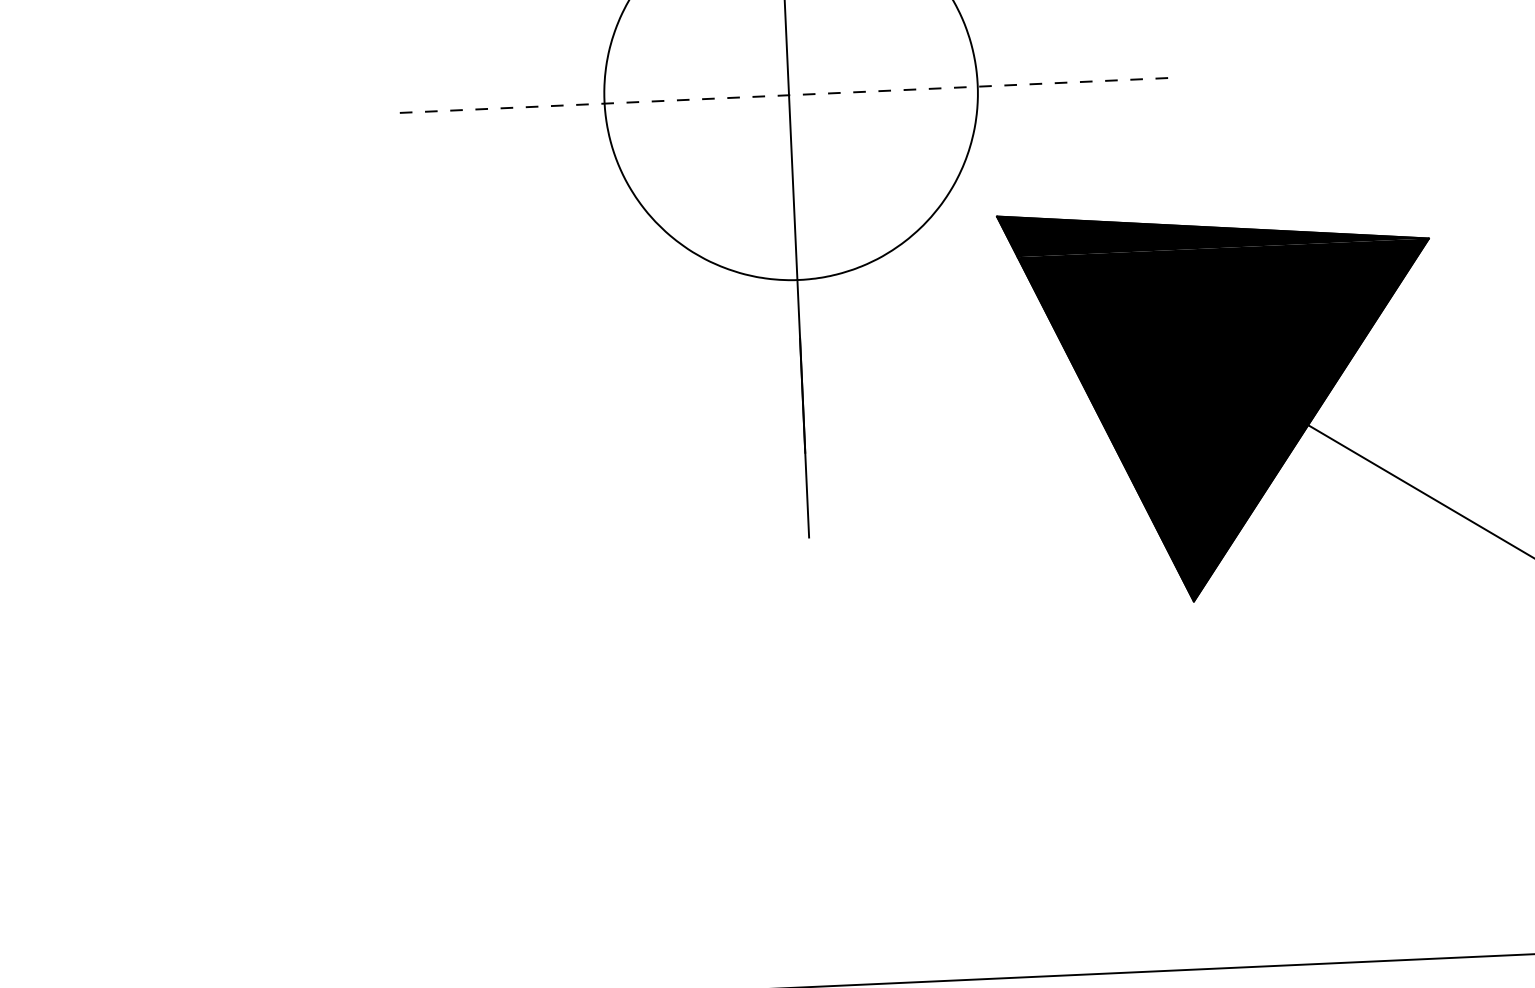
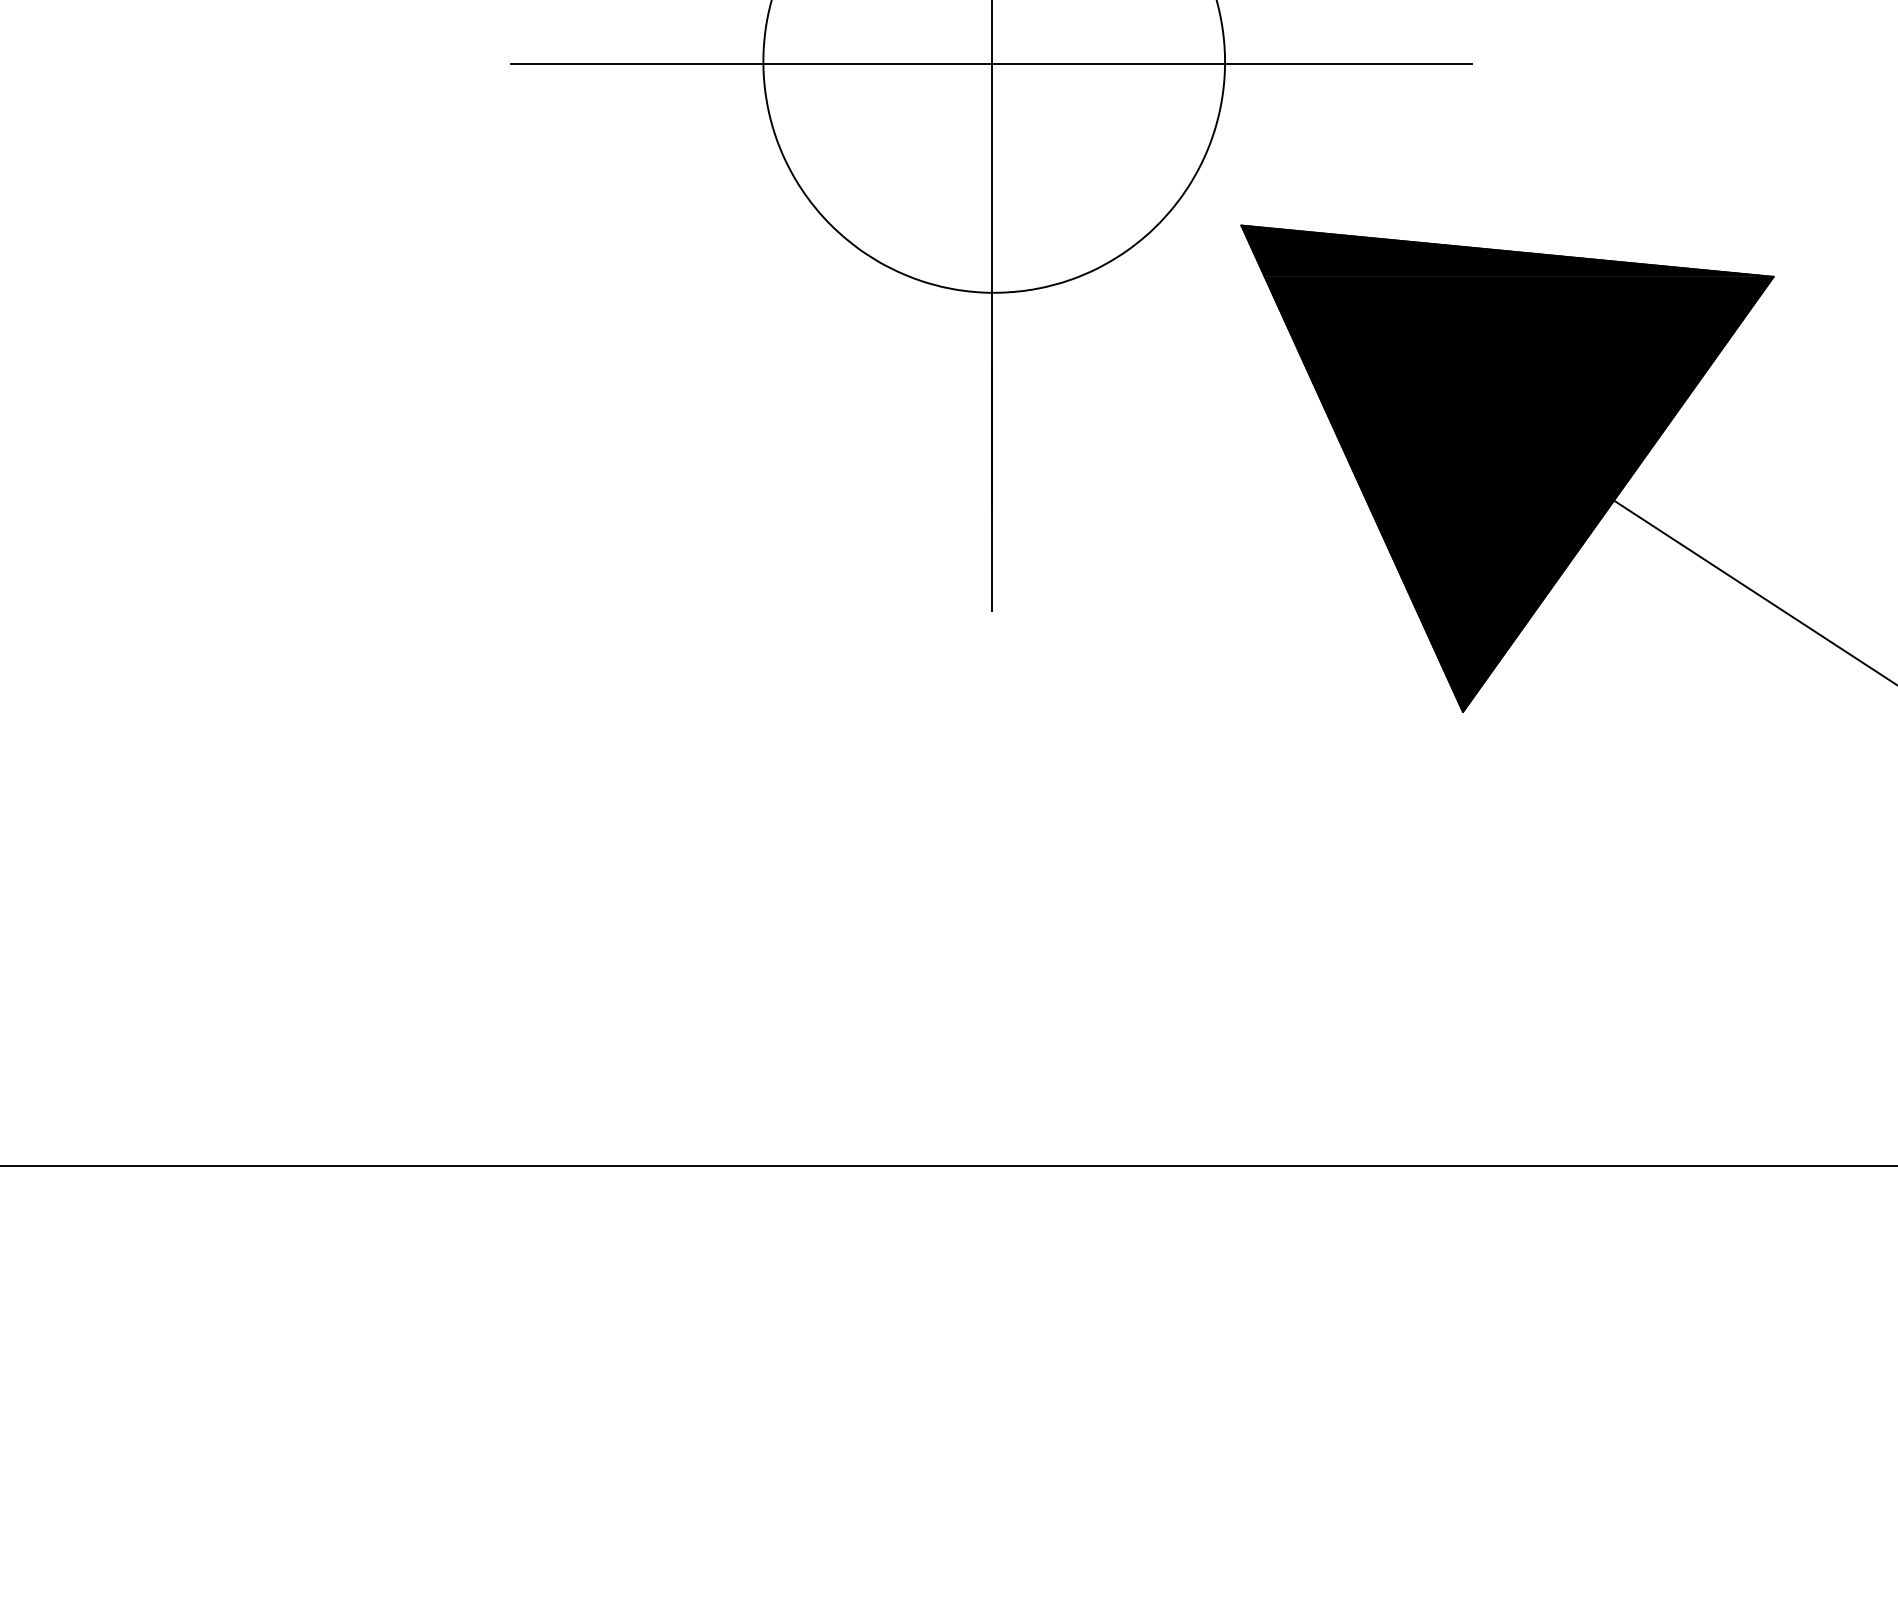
line: (789, 95) -> (991, 64), dashed -> solid

